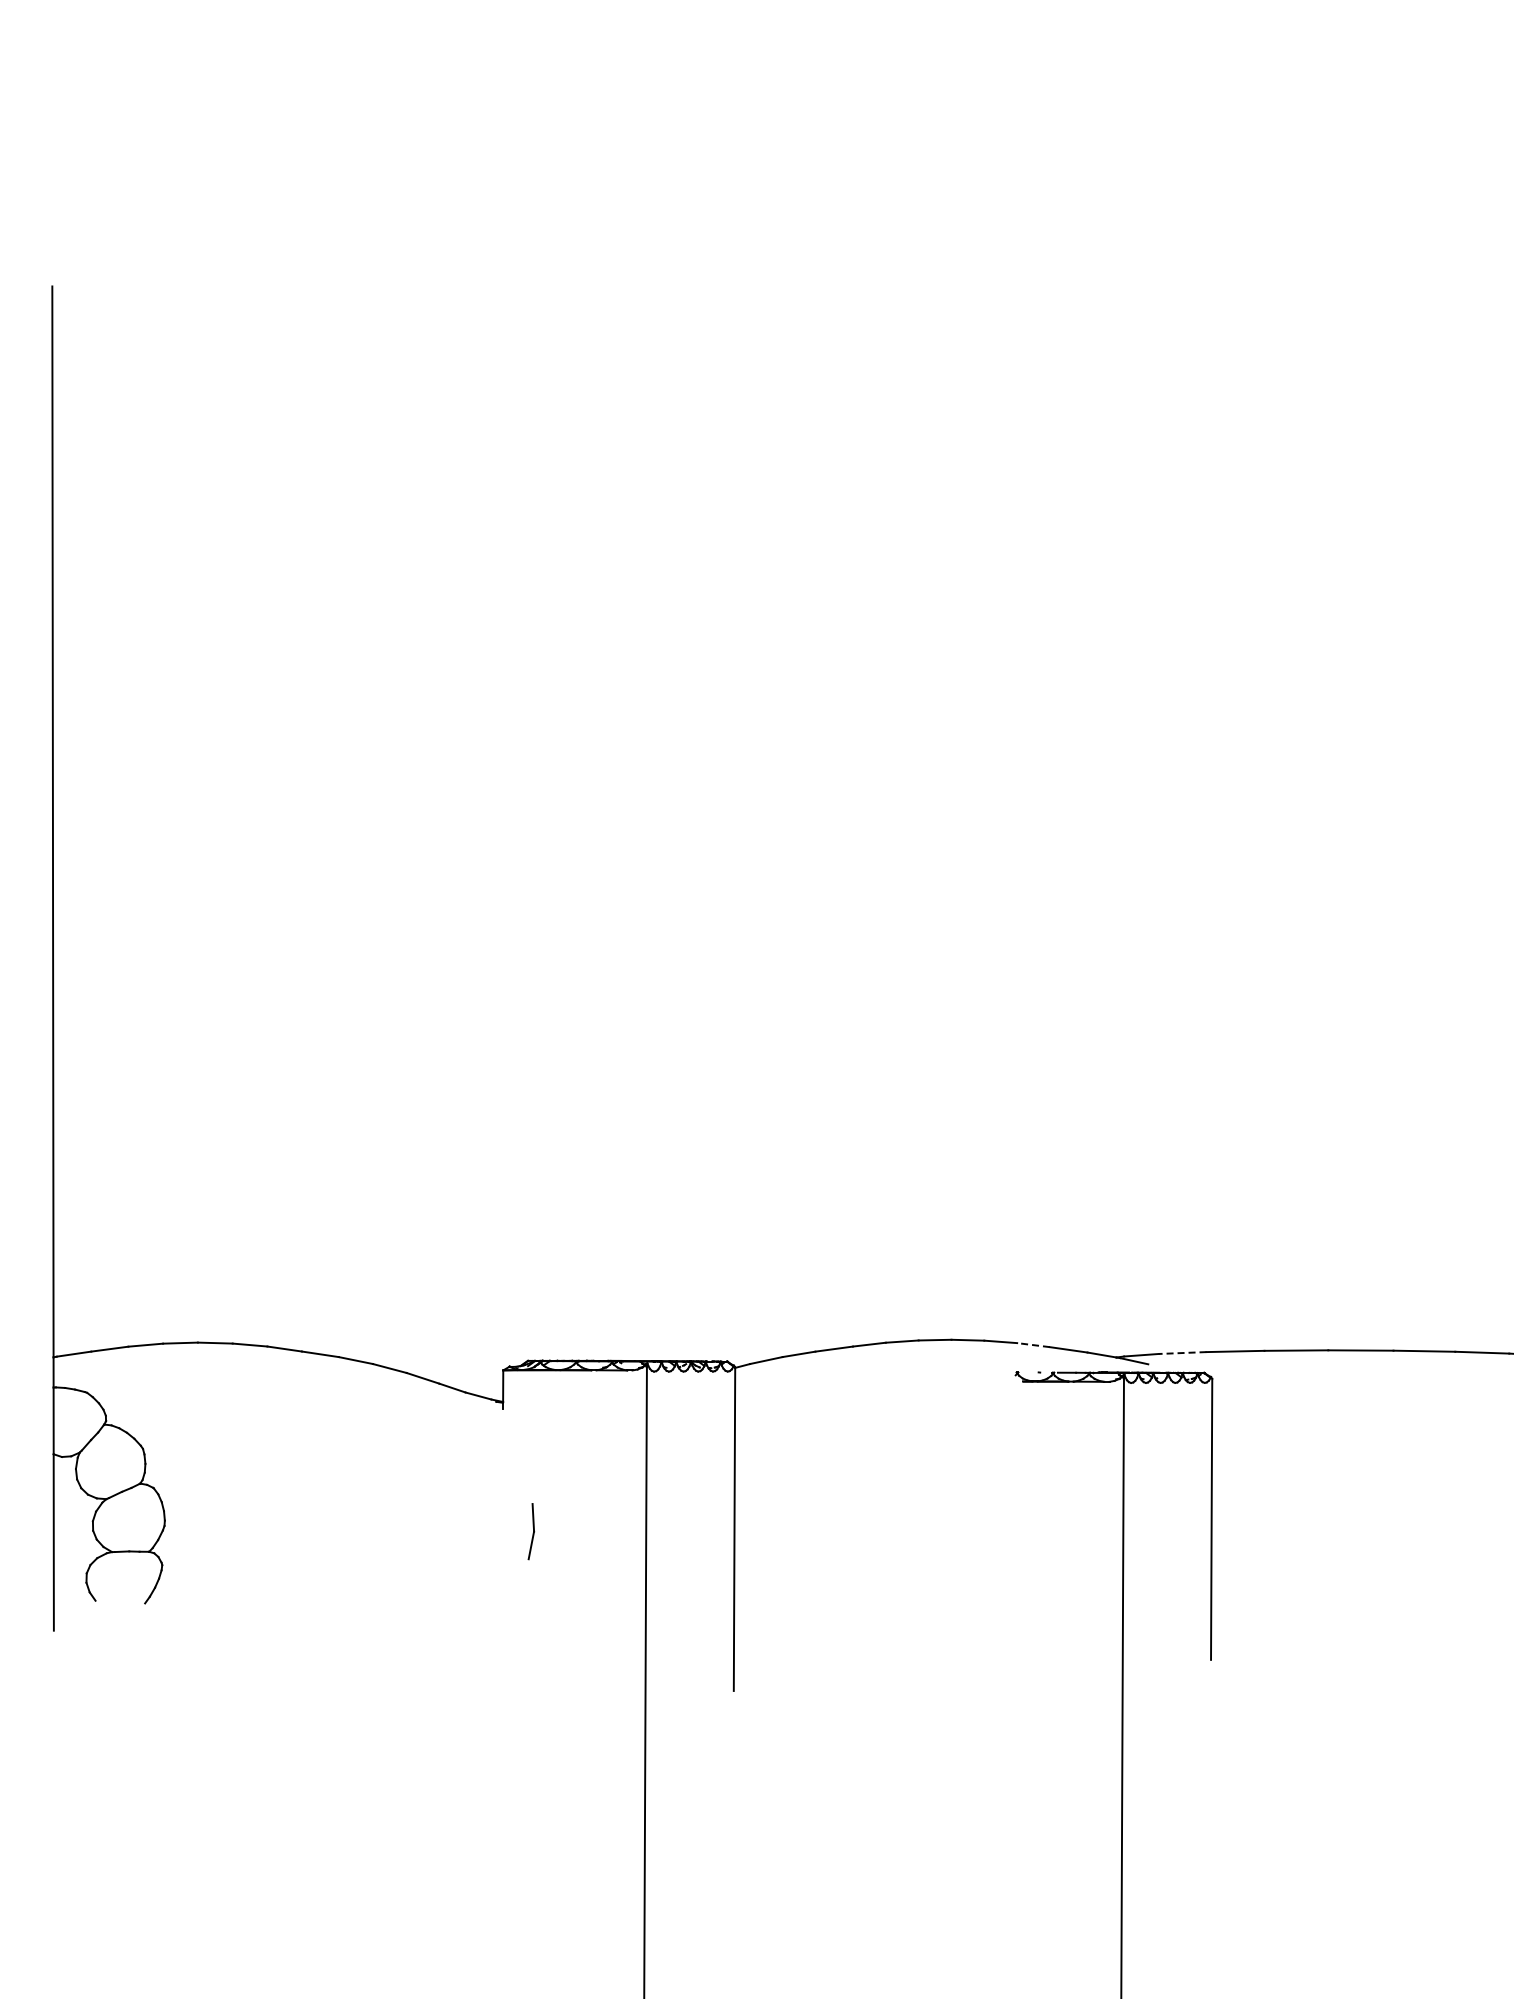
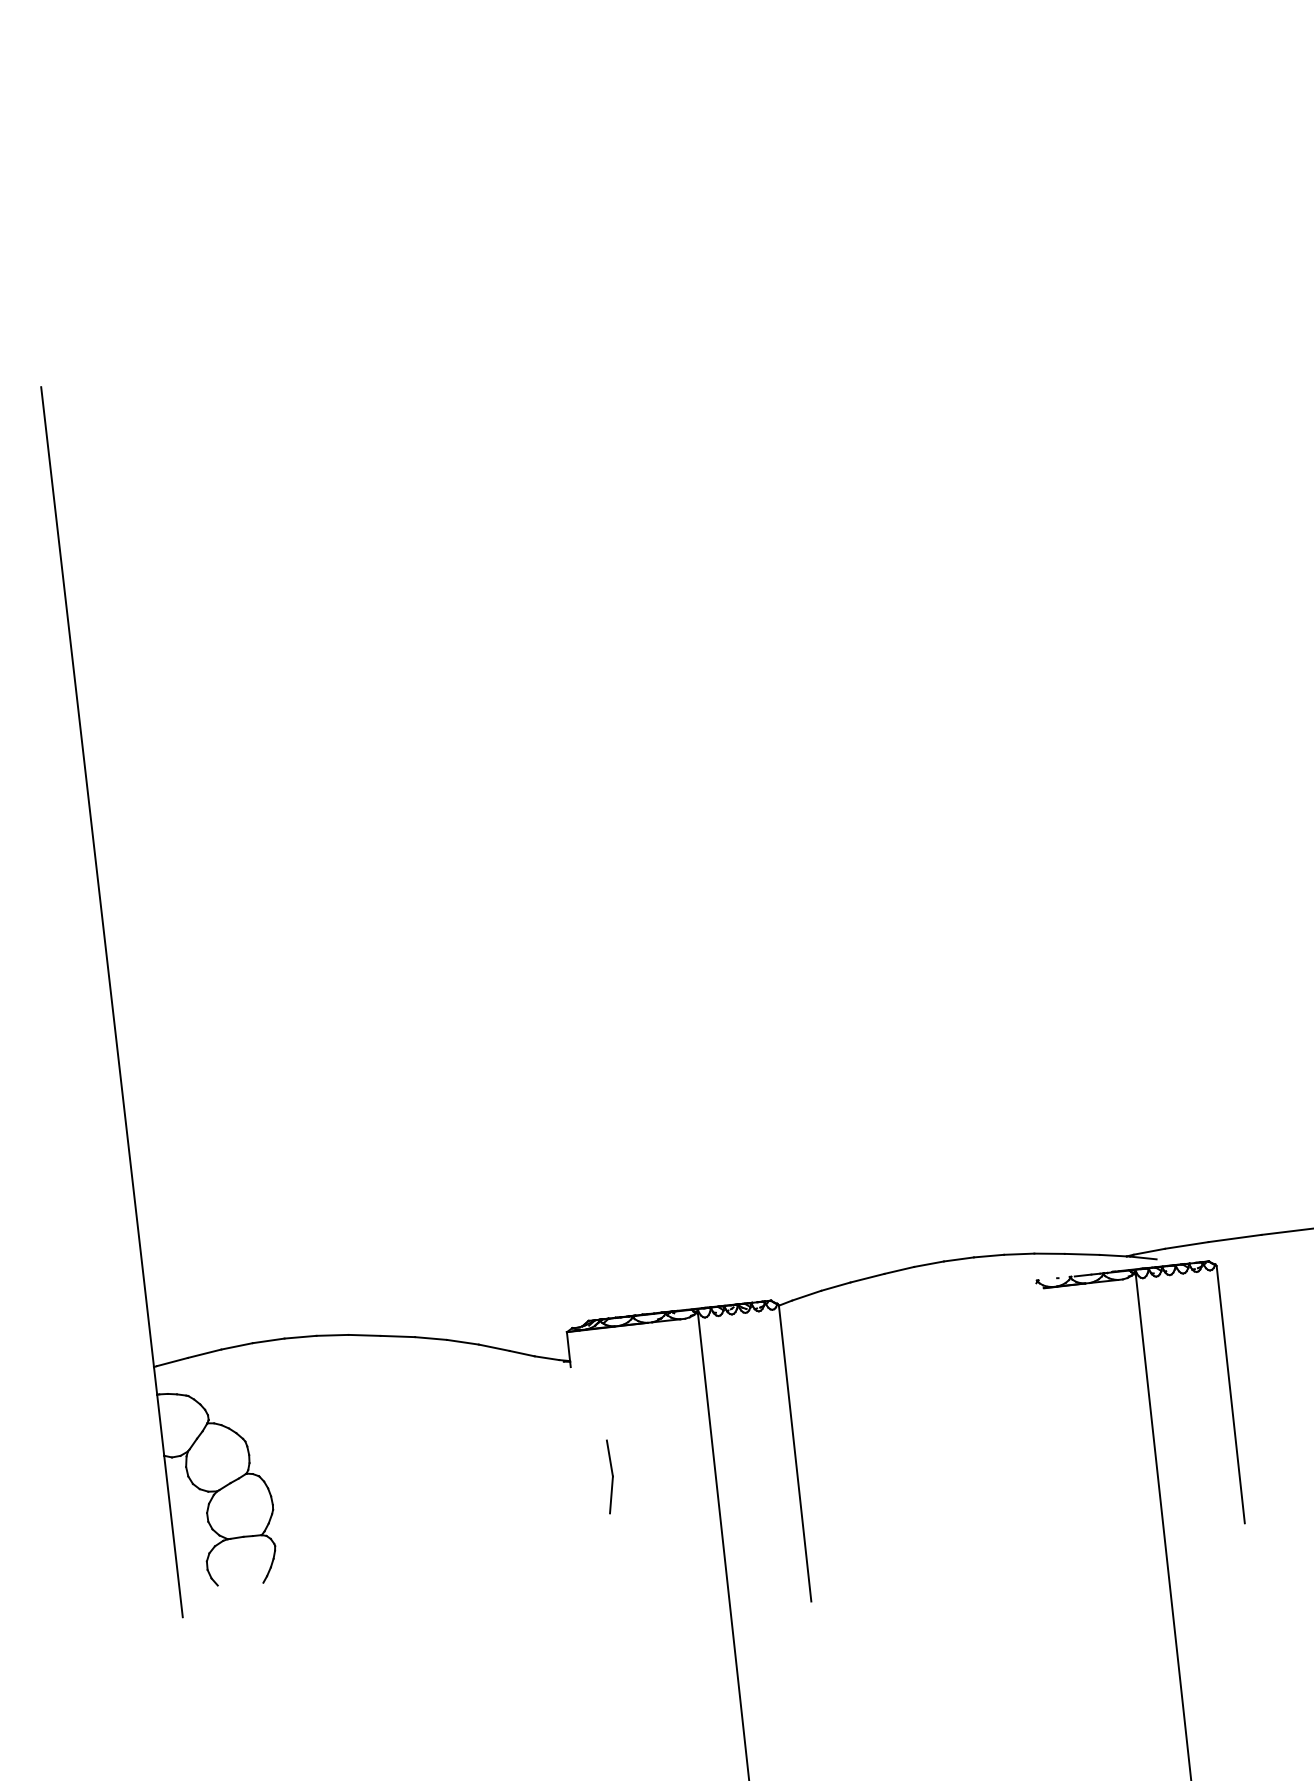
line: (1033, 1345) -> (1049, 1254), dashed -> solid
line: (1182, 1353) -> (1186, 1245), dashed -> solid
part: (531, 1531) -> (609, 1476), size x1.43

